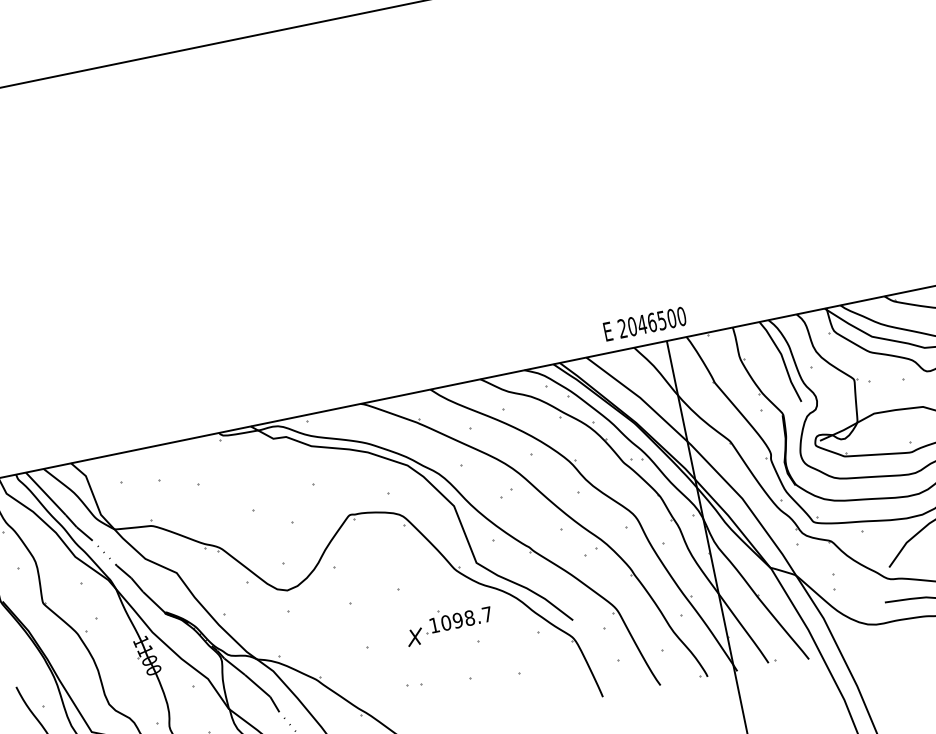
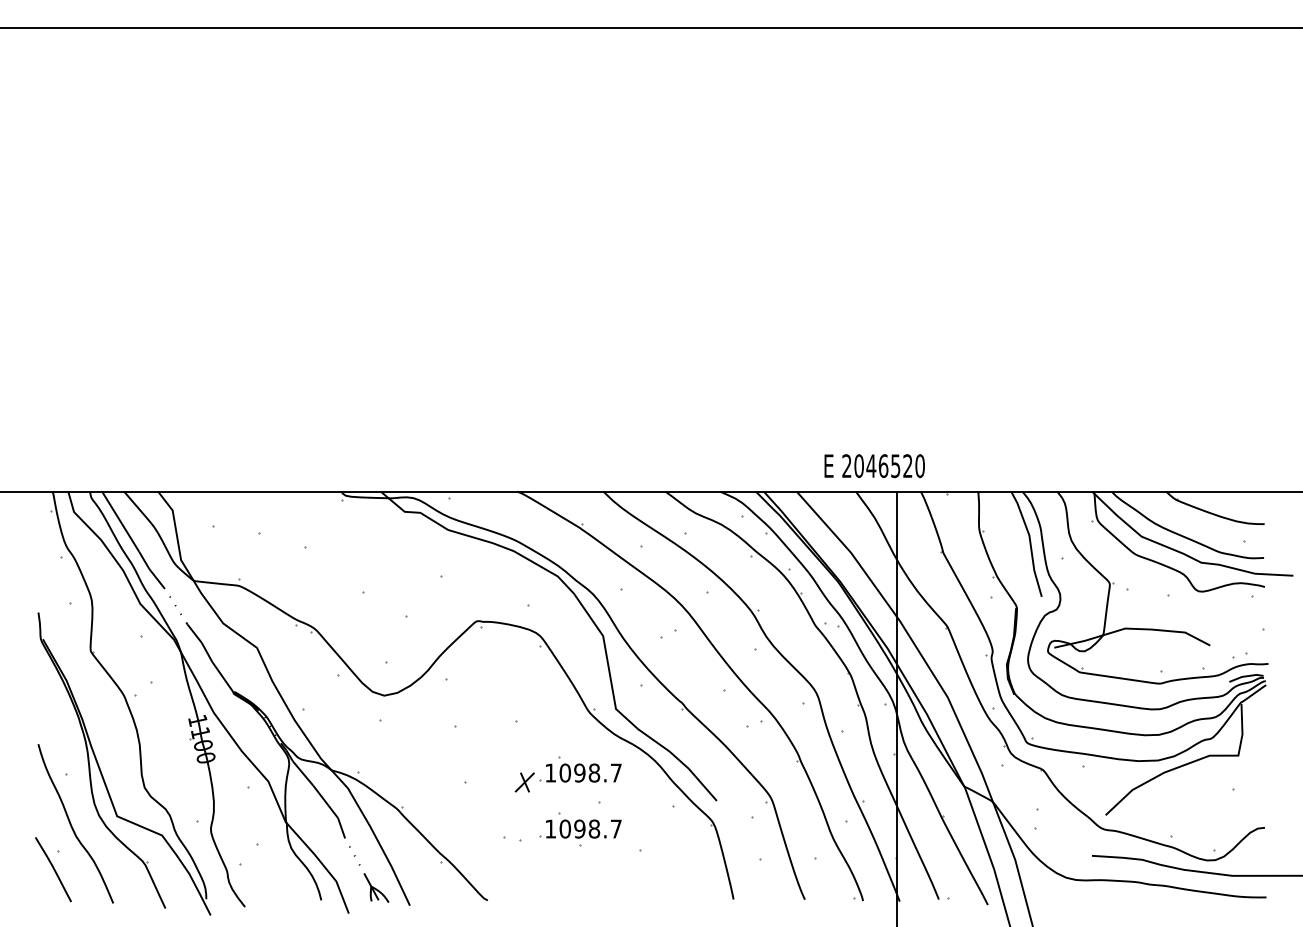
text: (671, 318) -> (907, 466), 2046500 -> 2046520
part: (467, 662) -> (580, 825), added

